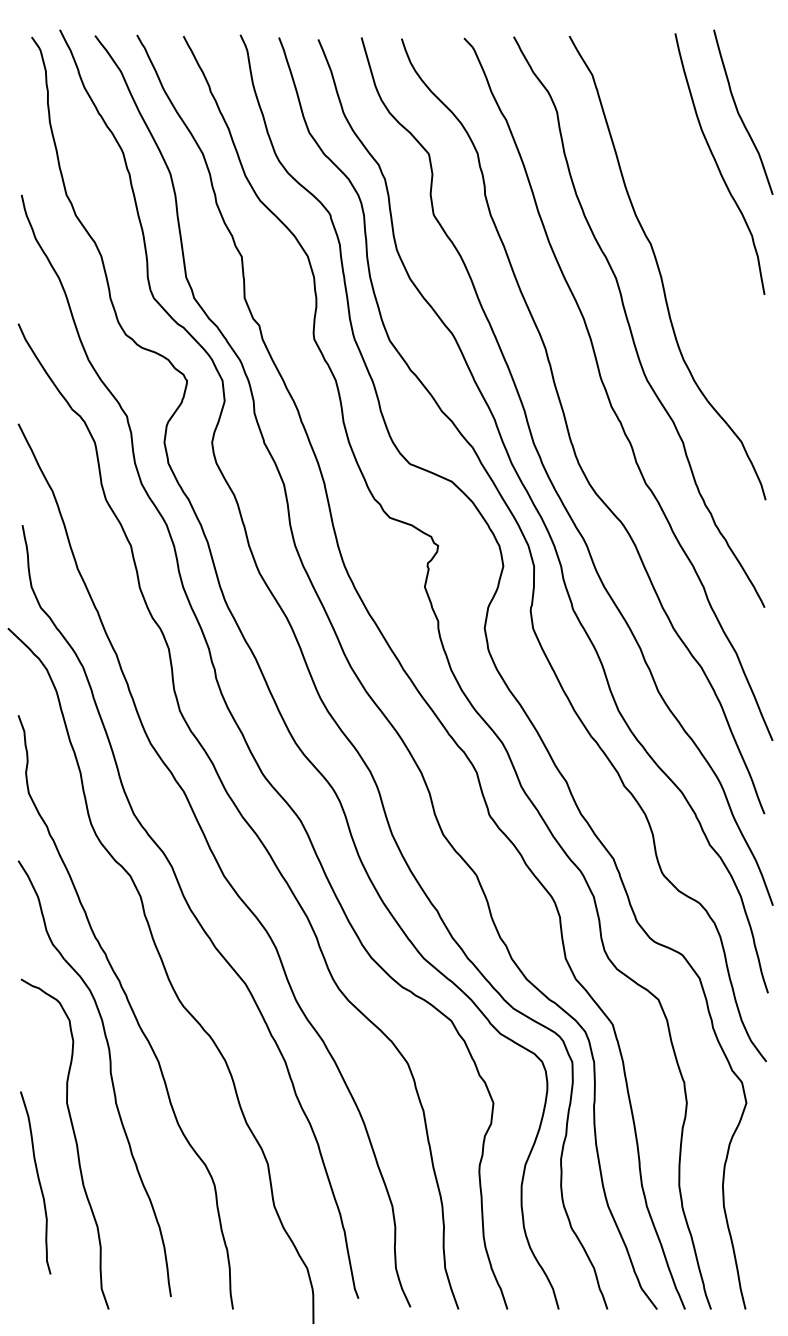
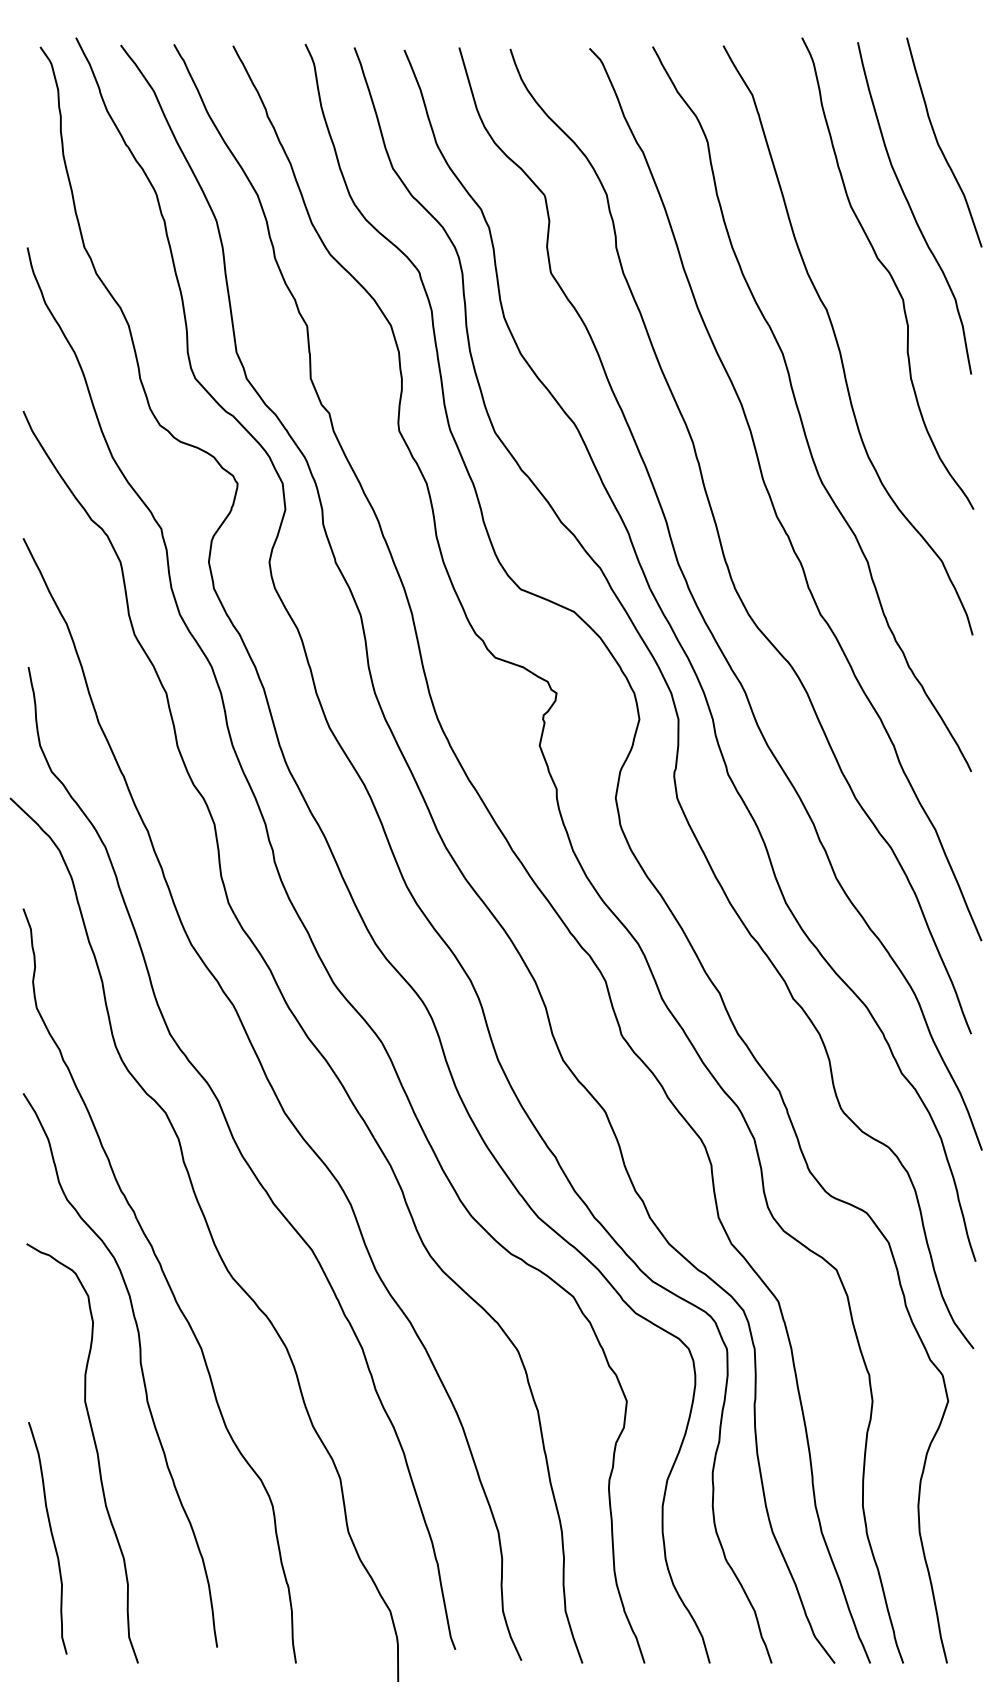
curve: (698, 214) -> (887, 272), added
curve: (38, 1182) -> (51, 1537), moved

